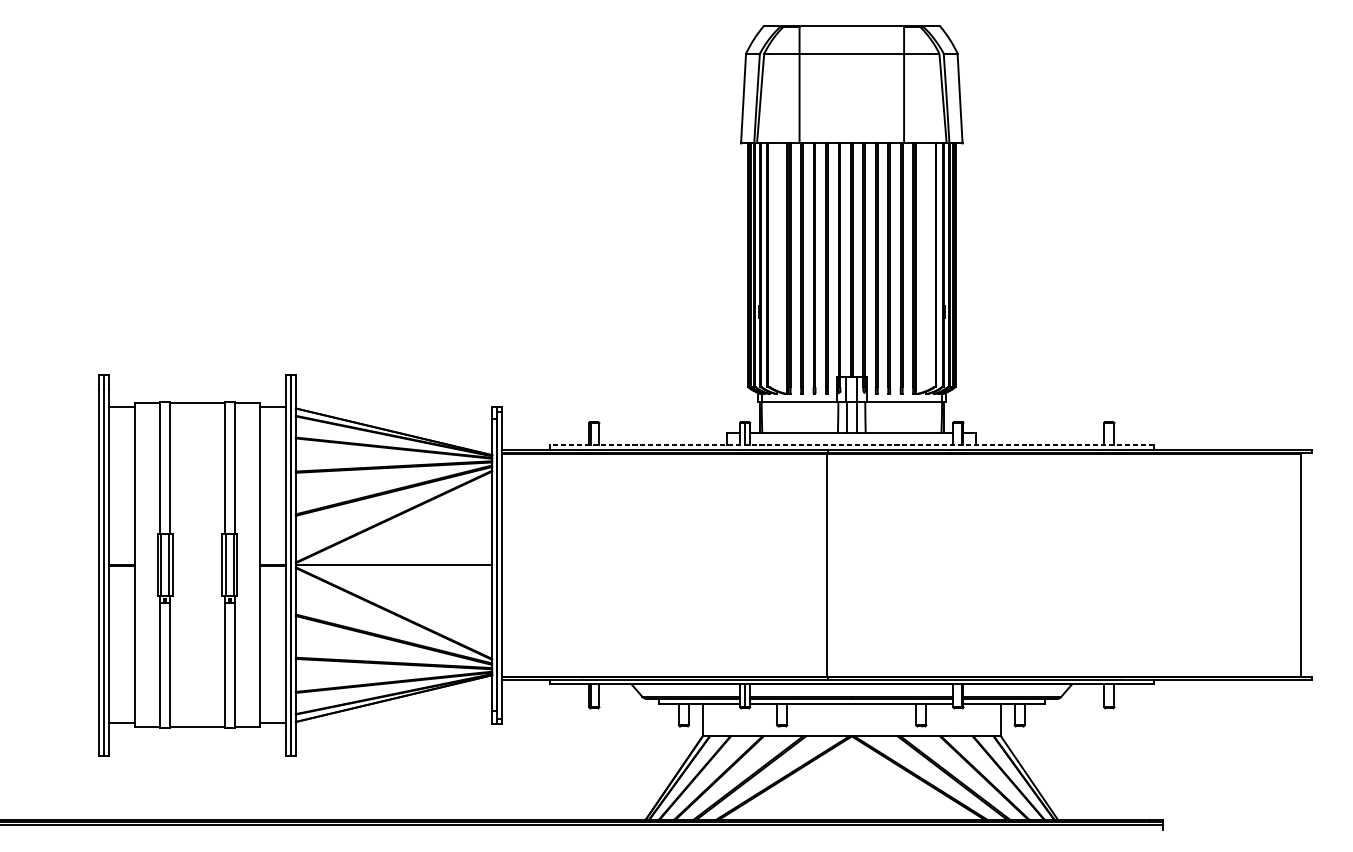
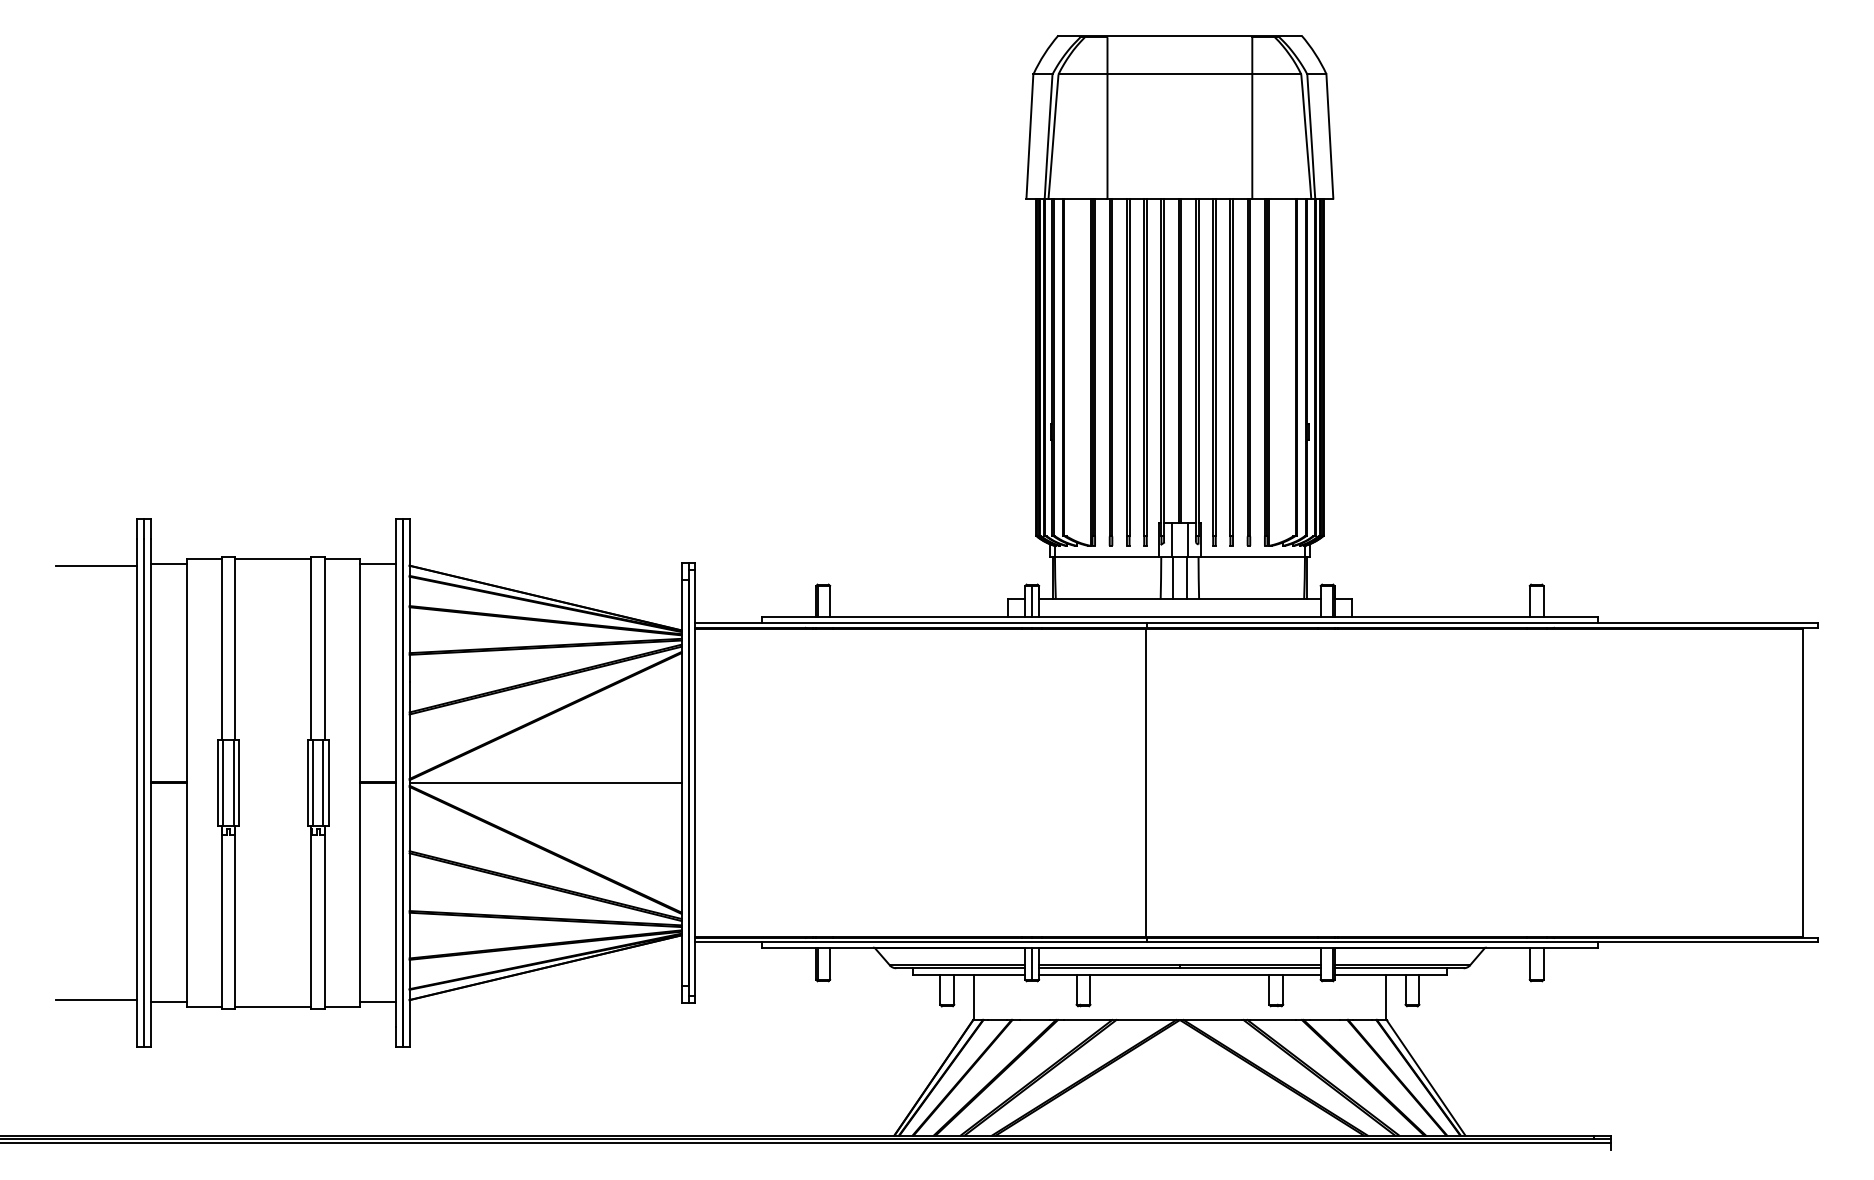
line: (69, 408) -> (96, 565), added
line: (851, 445) -> (1179, 616), dashed -> solid
line: (69, 722) -> (96, 1000), added

